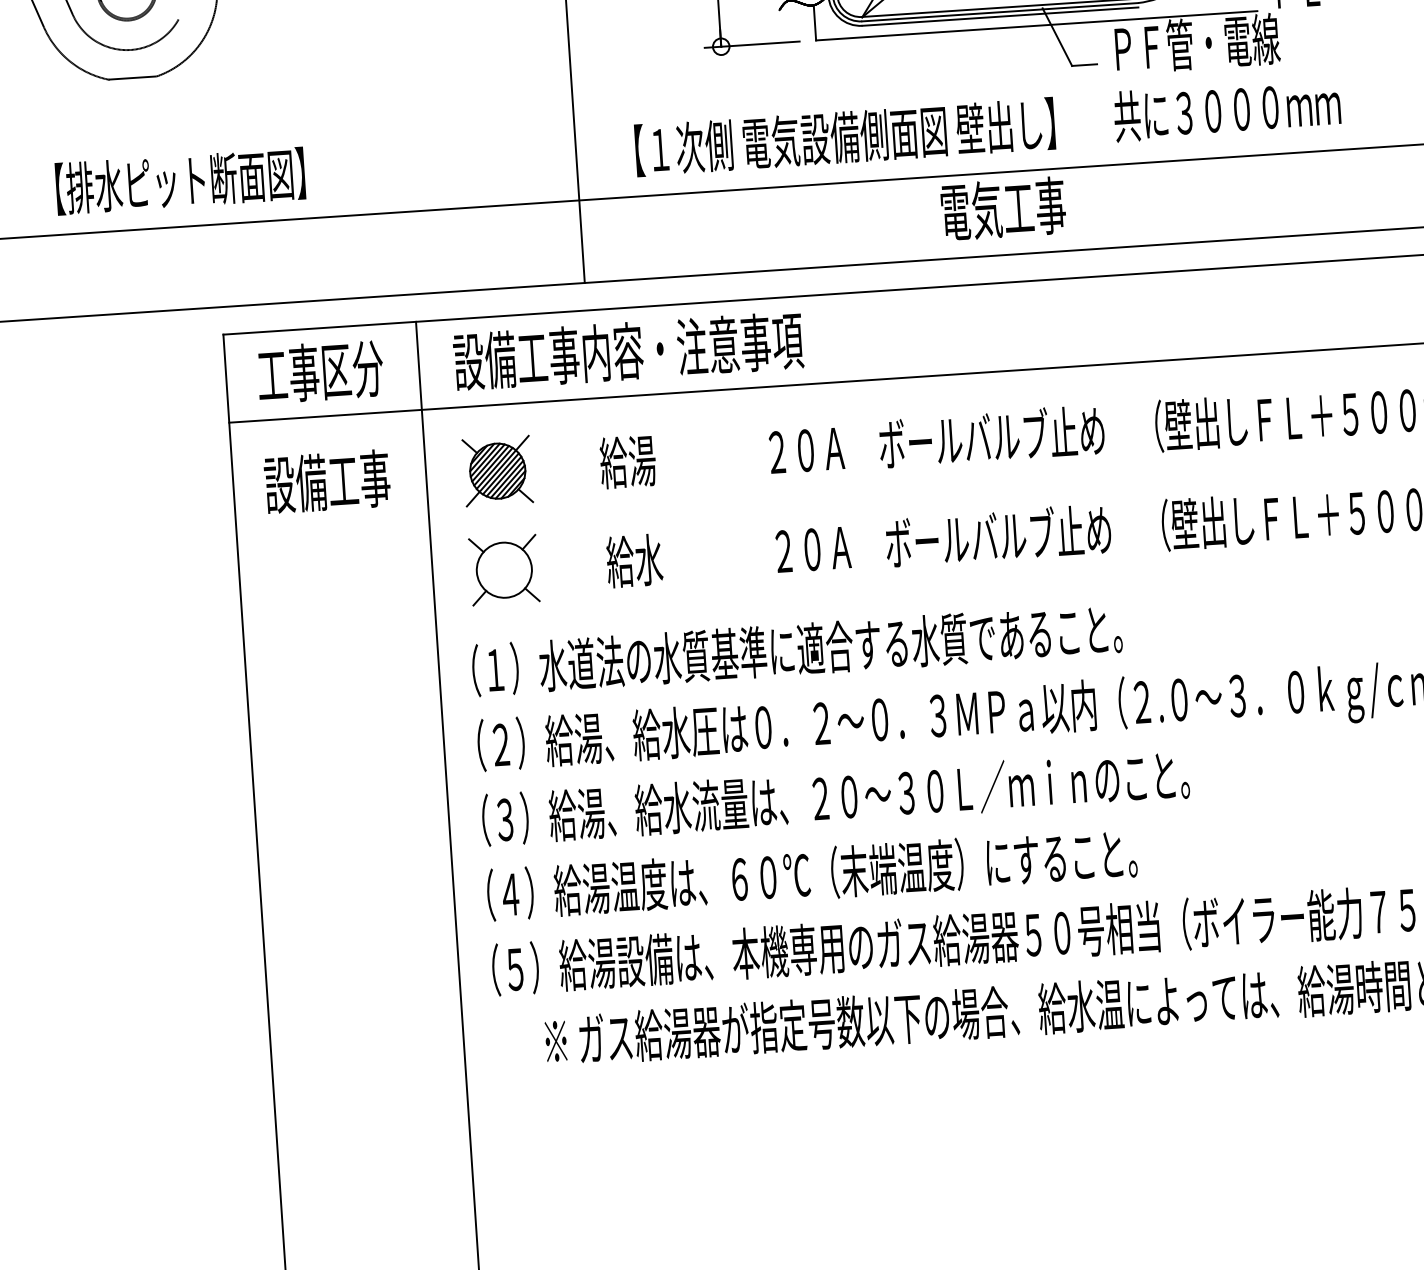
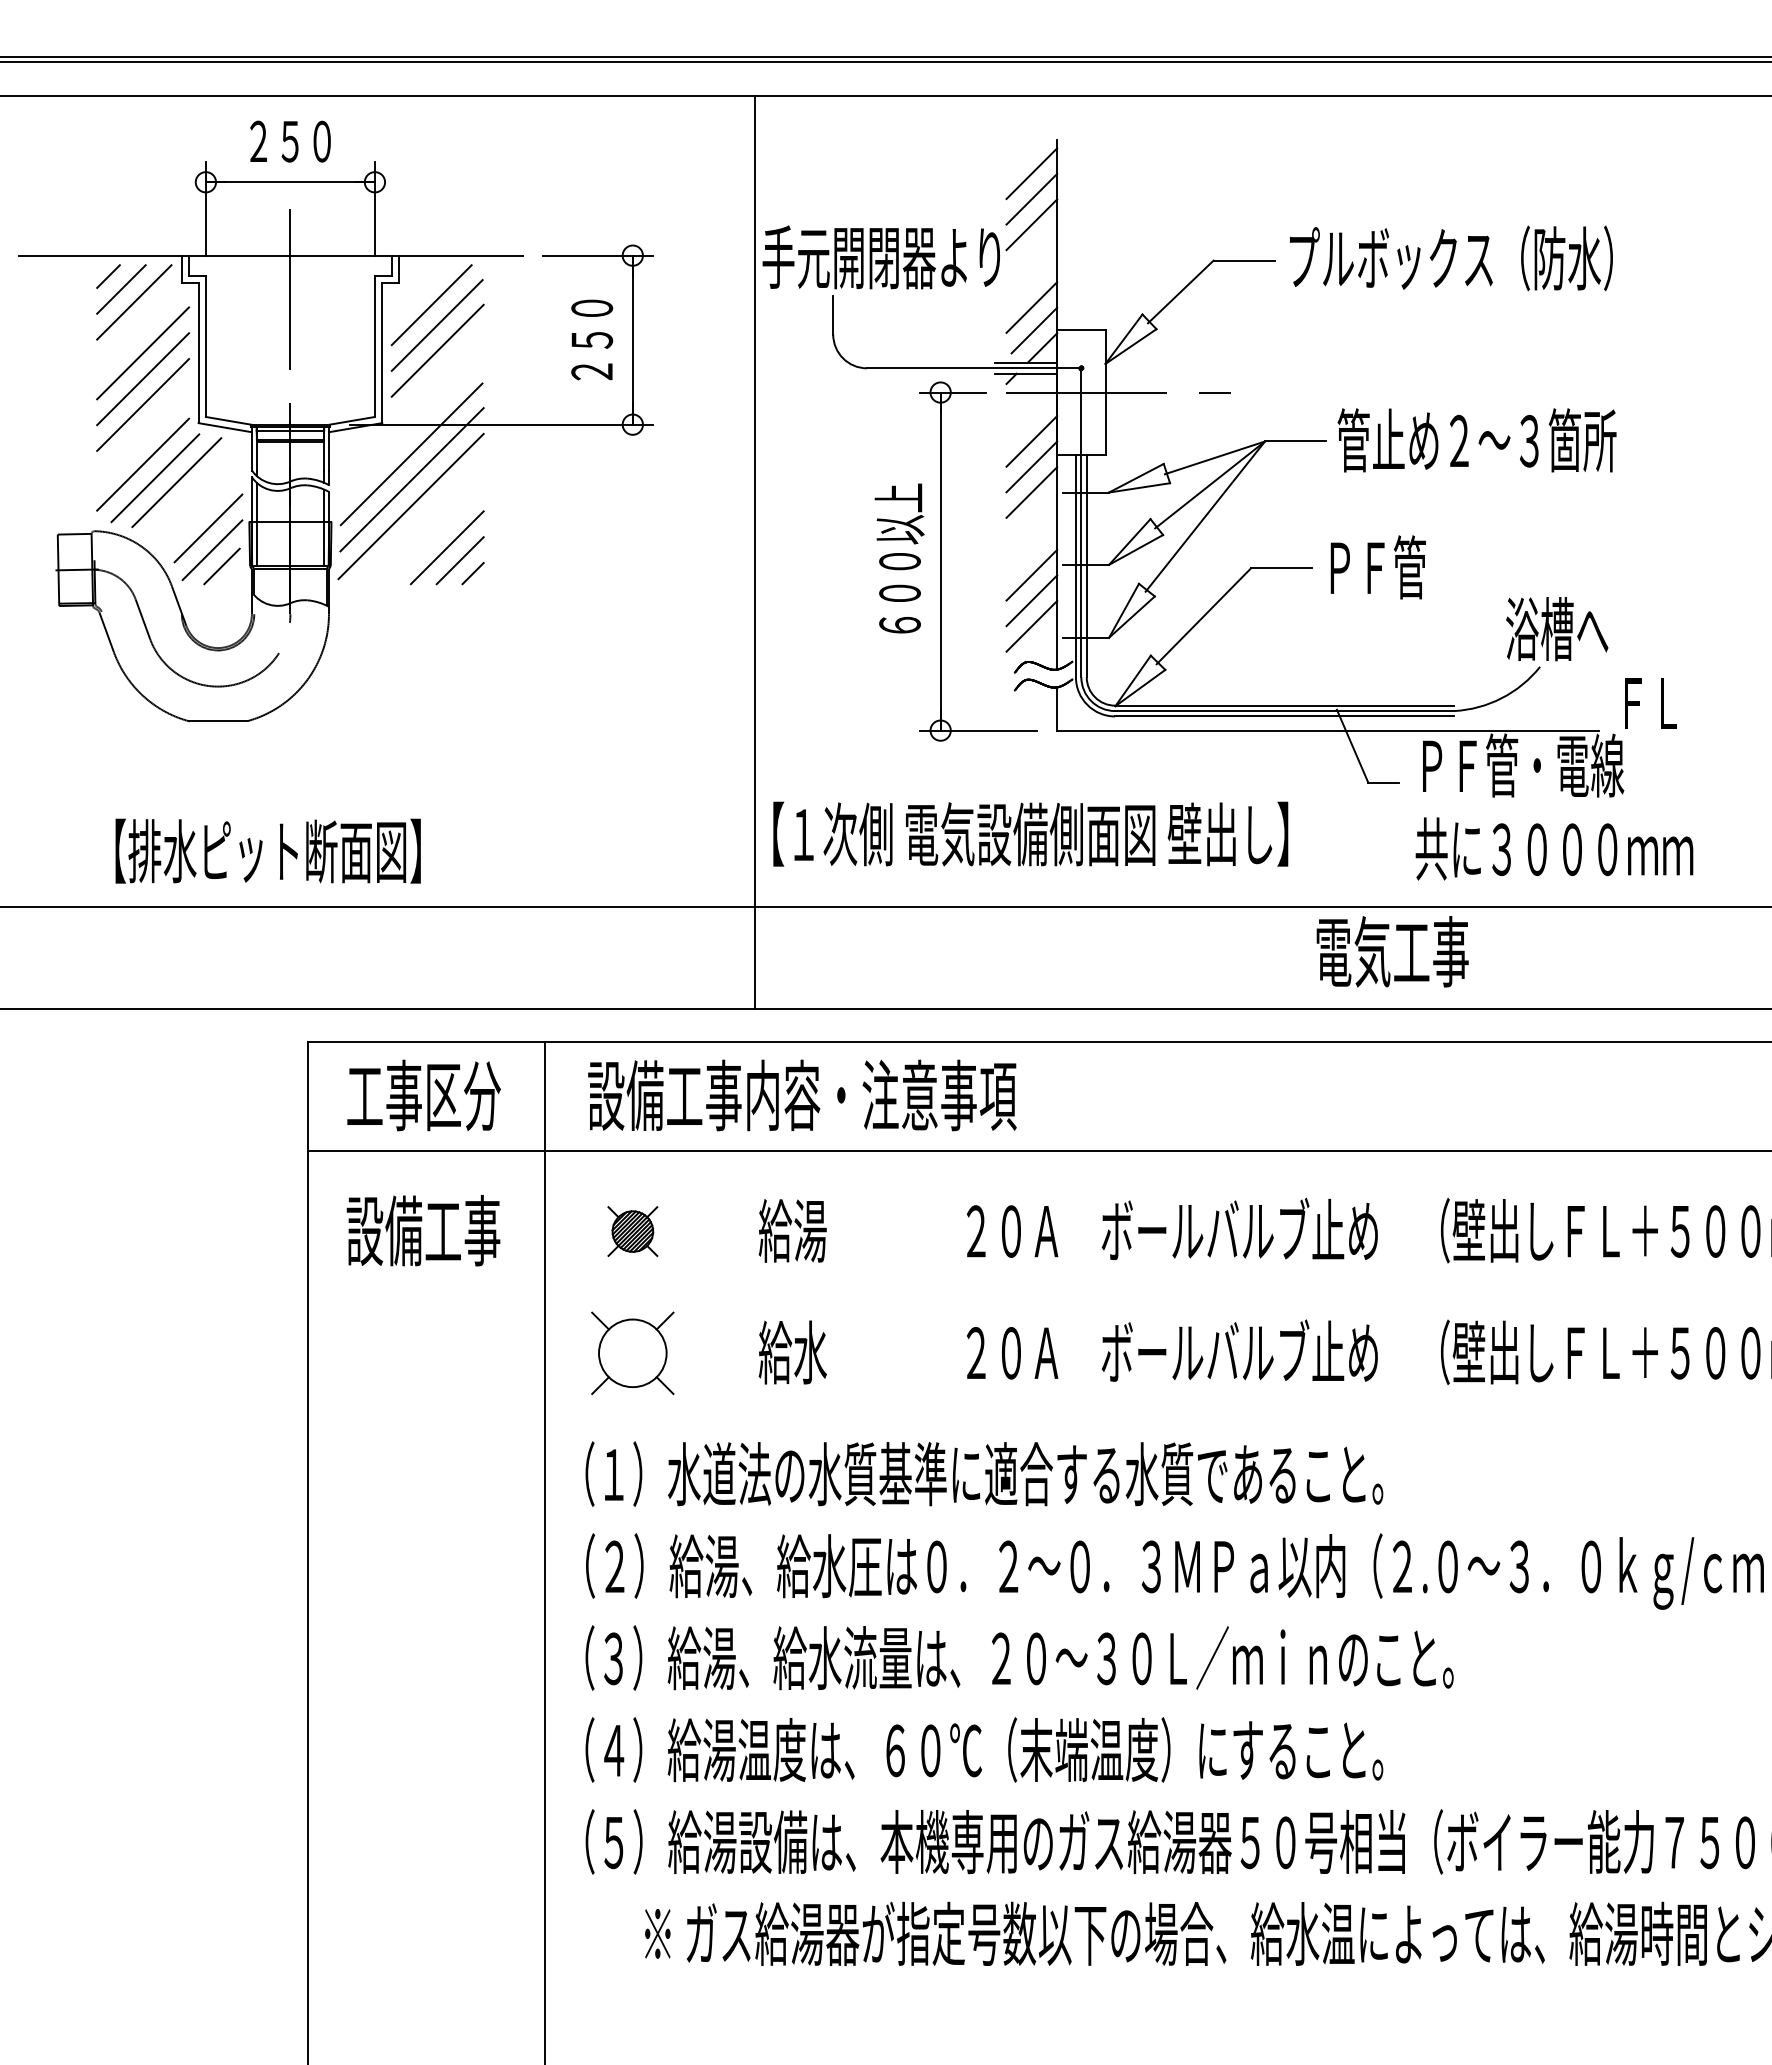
text: (844, 136) -> (1030, 833), moved
text: (1003, 208) -> (1392, 951), moved
part: (497, 471) -> (632, 1231), size x0.6

